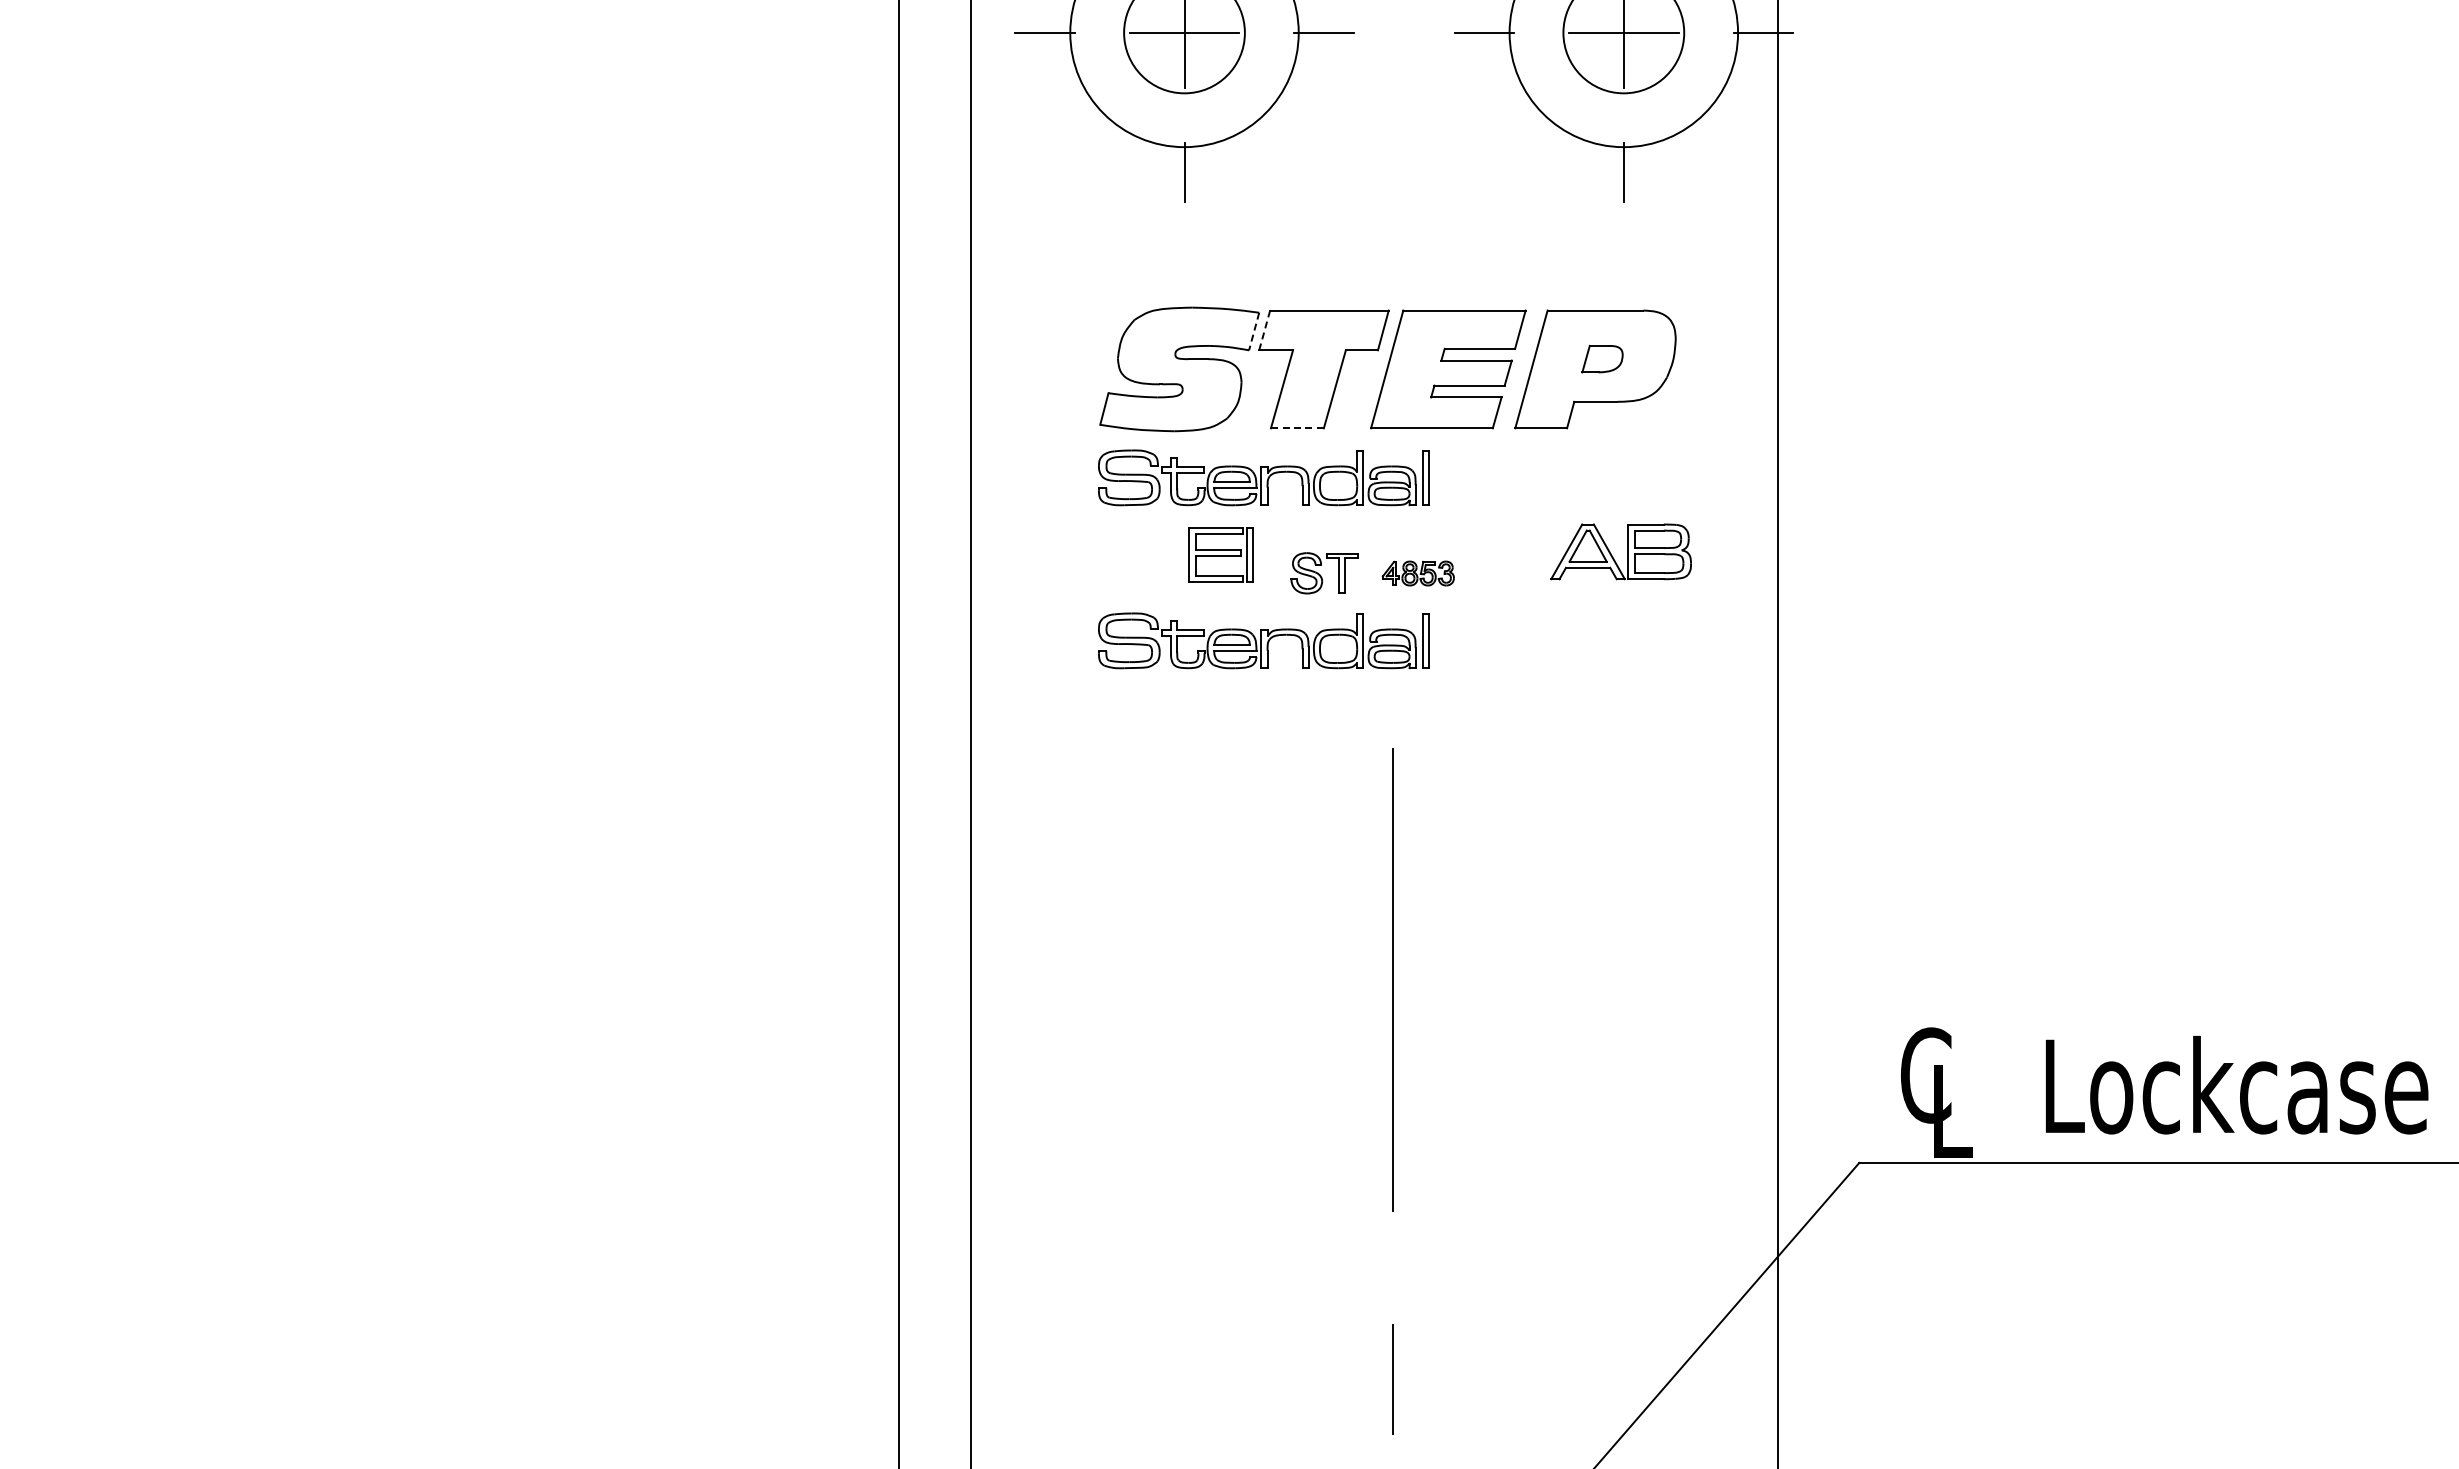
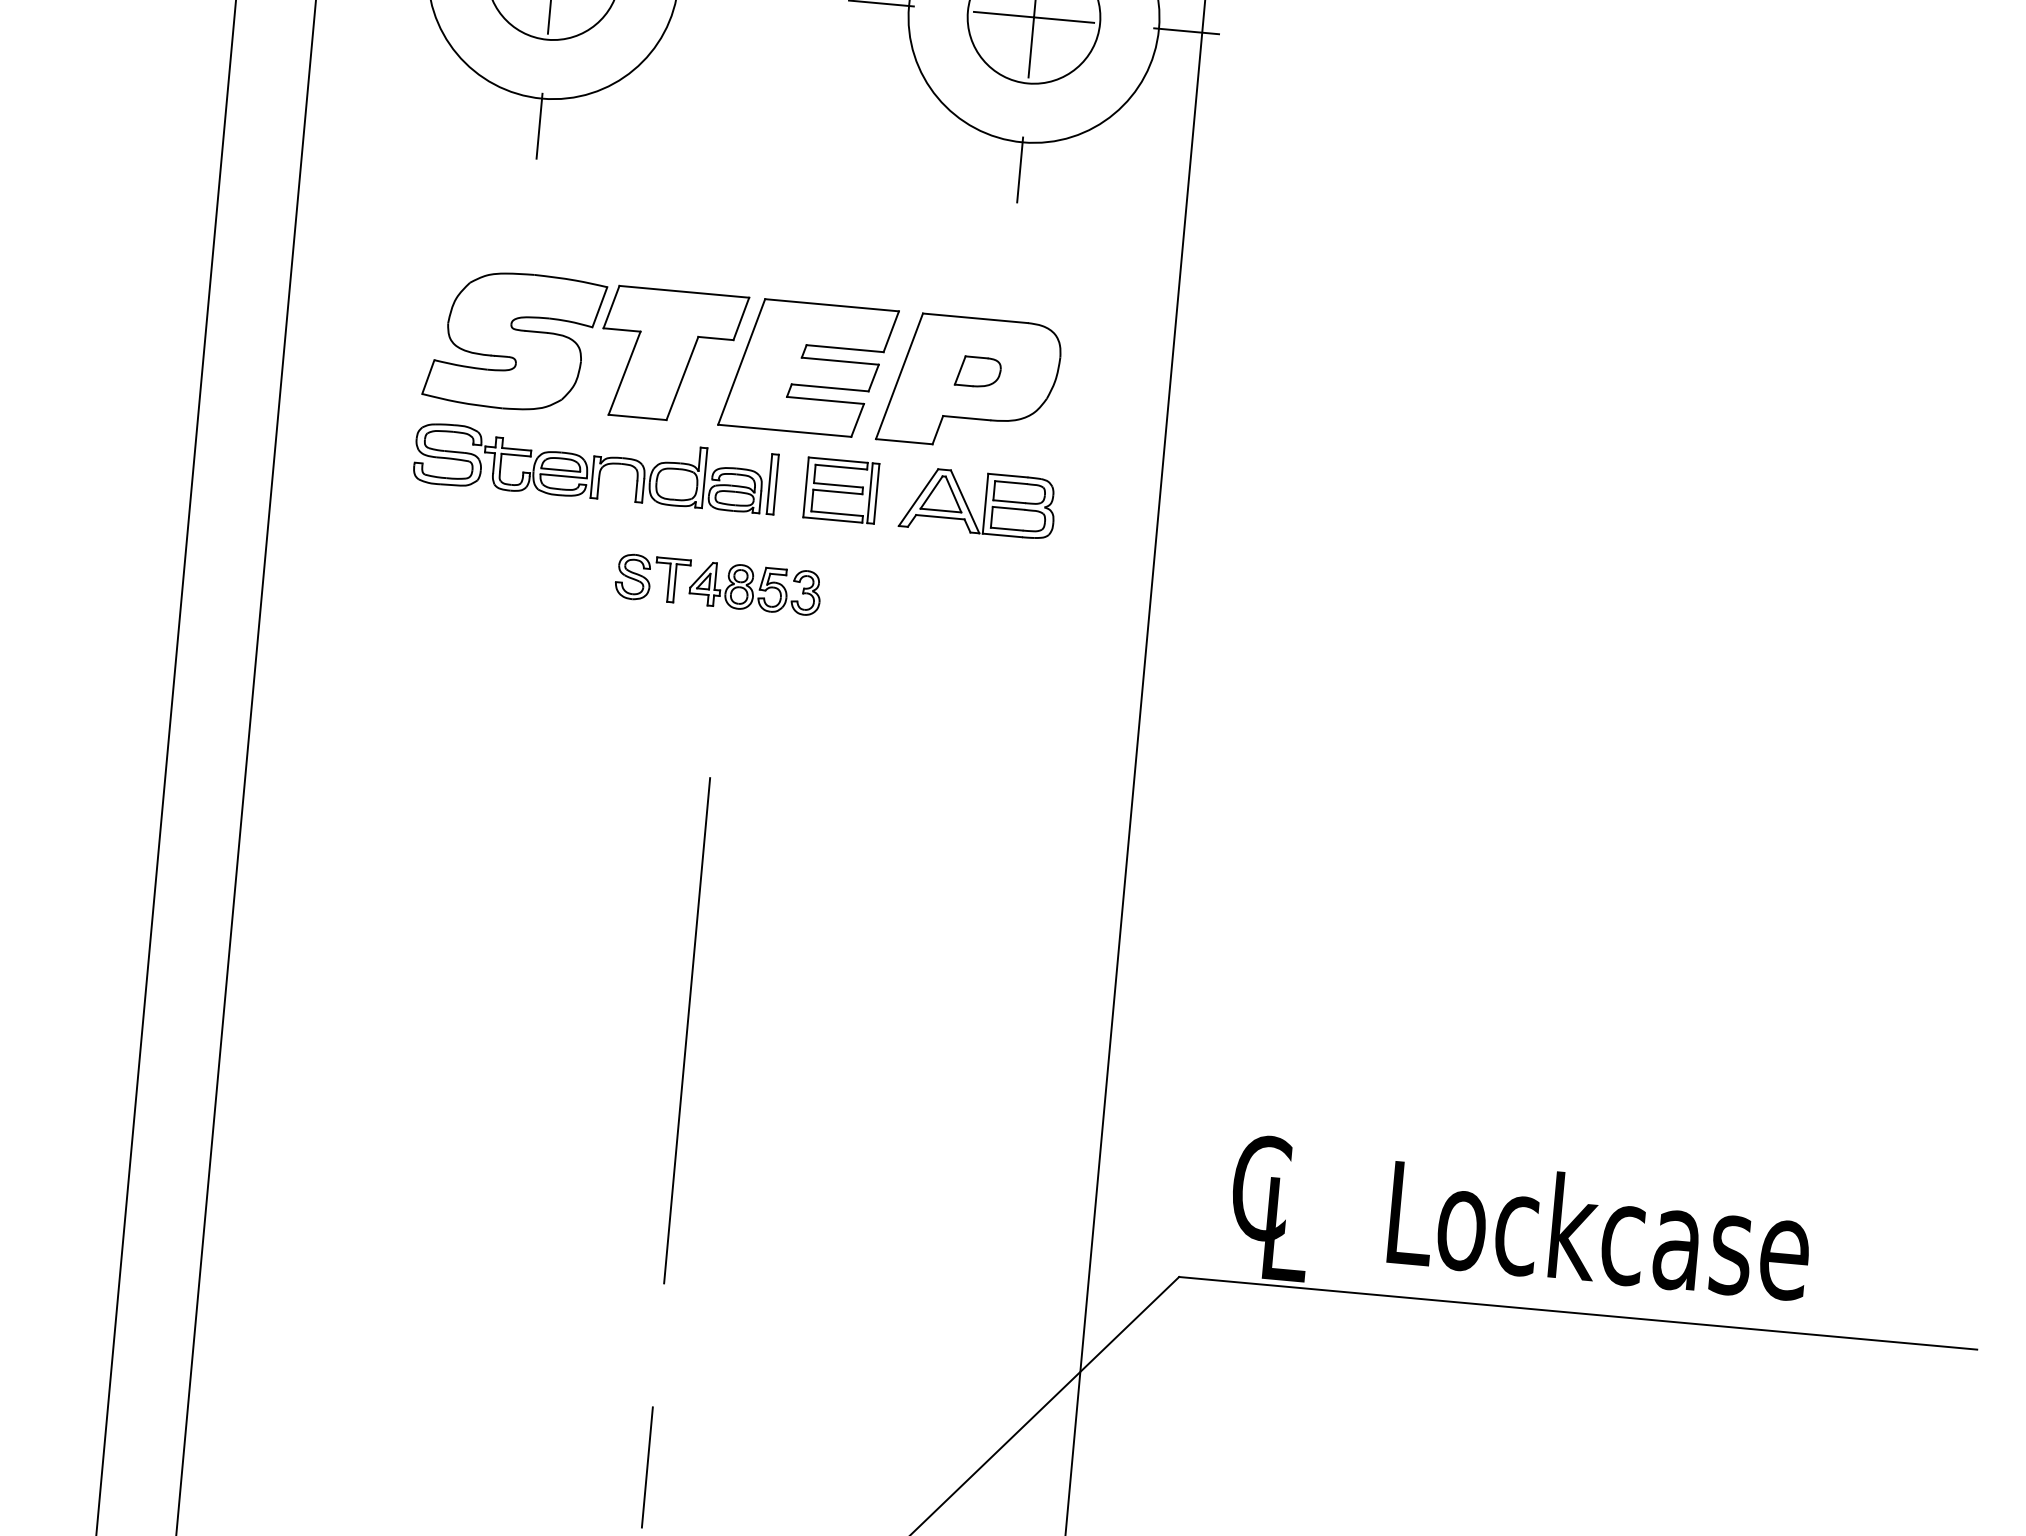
line: (1264, 330) -> (611, 307), dashed -> solid
line: (1254, 332) -> (600, 308), dashed -> solid
line: (1296, 428) -> (636, 417), dashed -> solid
part: (1627, 551) -> (985, 503), moved
part: (1220, 554) -> (840, 490), moved
part: (1418, 573) -> (755, 588), size x1.67
part: (1263, 640) -> (579, 646), removed

